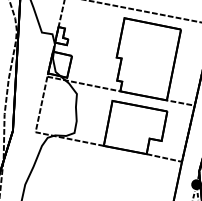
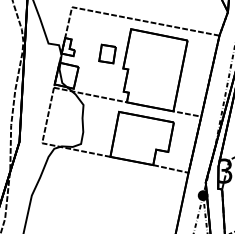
part: (100, 42) -> (107, 53), added

